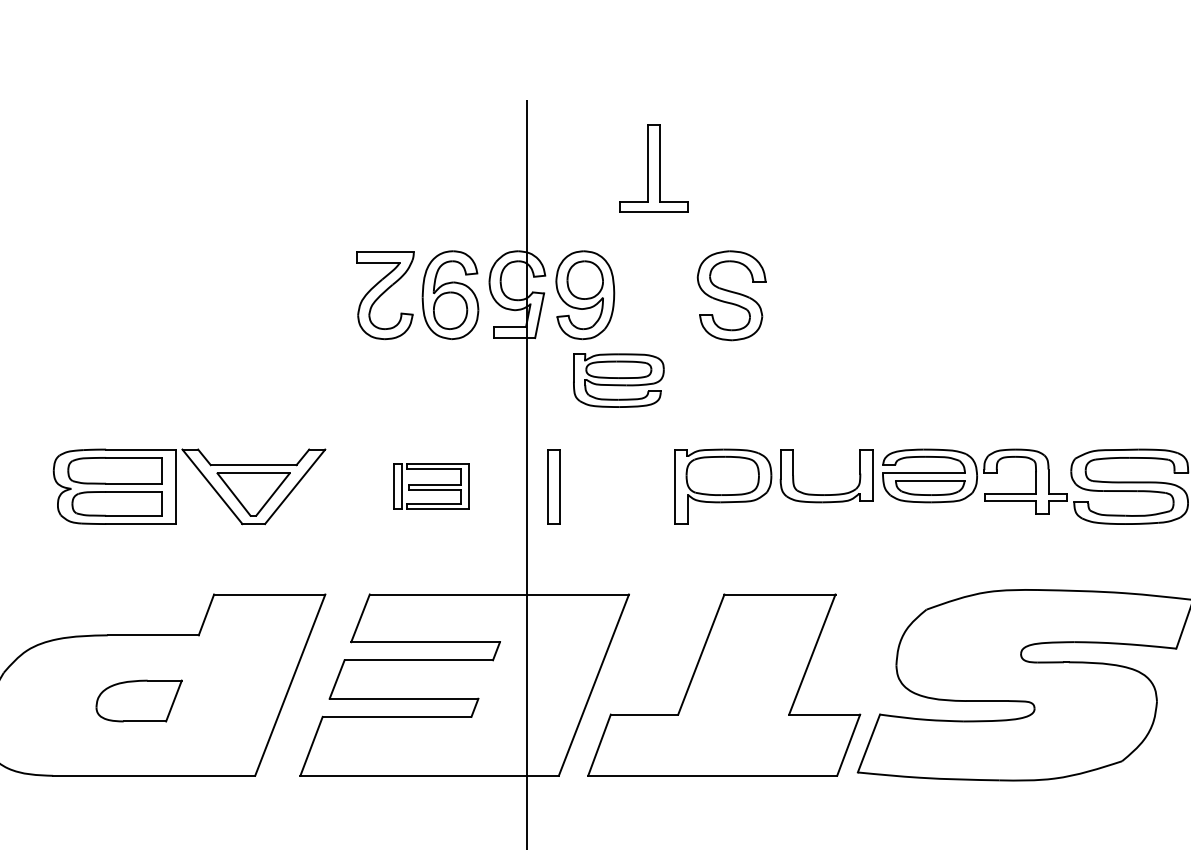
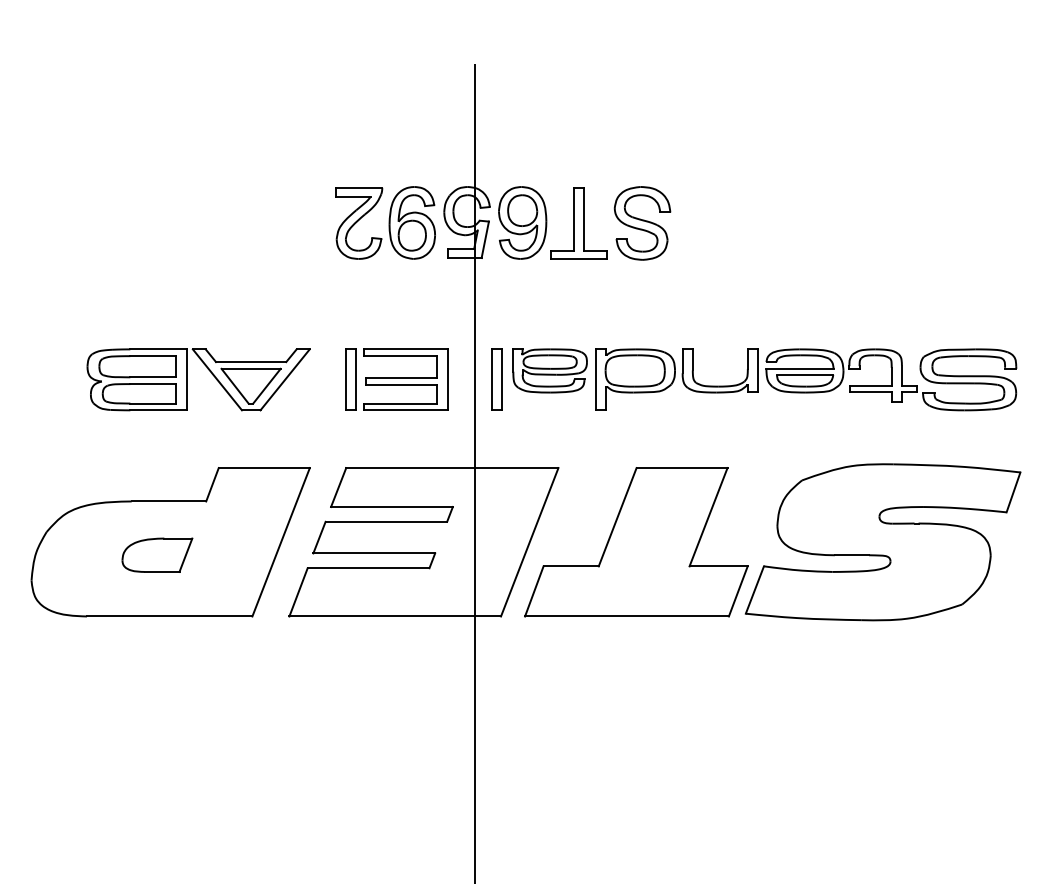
part: (653, 168) -> (578, 223), moved
part: (618, 380) -> (549, 370), moved
part: (431, 486) -> (396, 379), size x1.67

